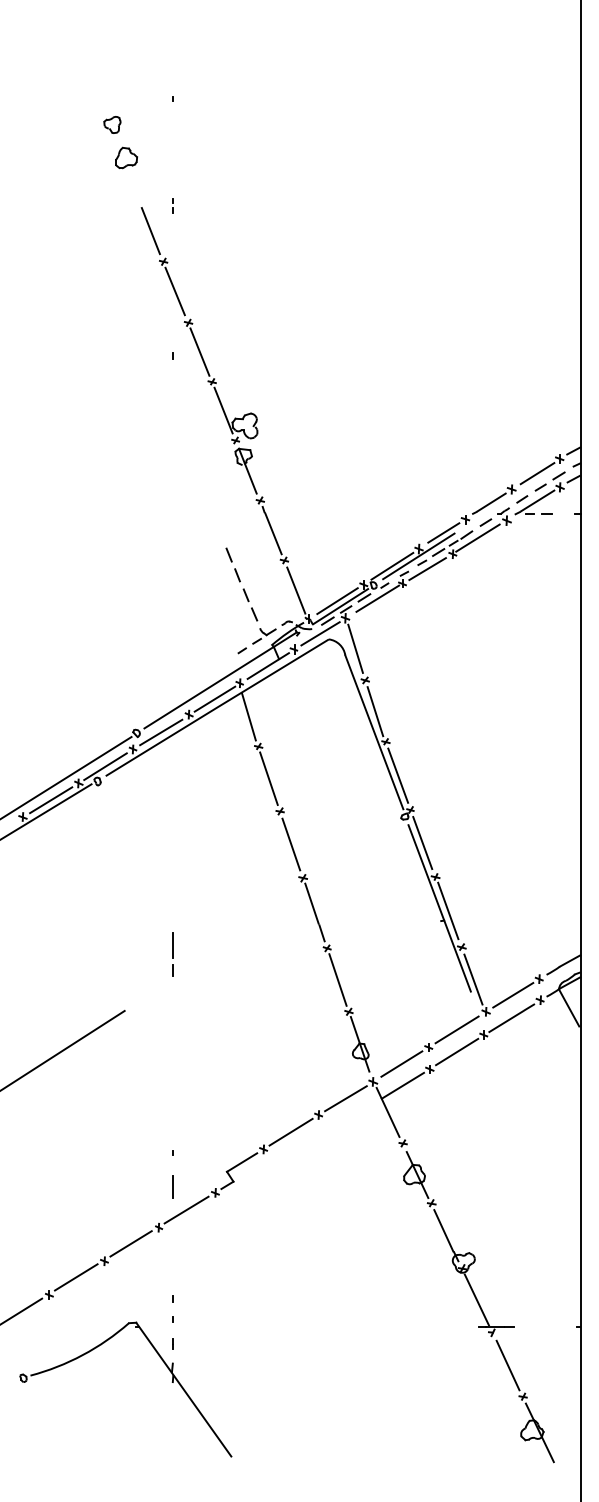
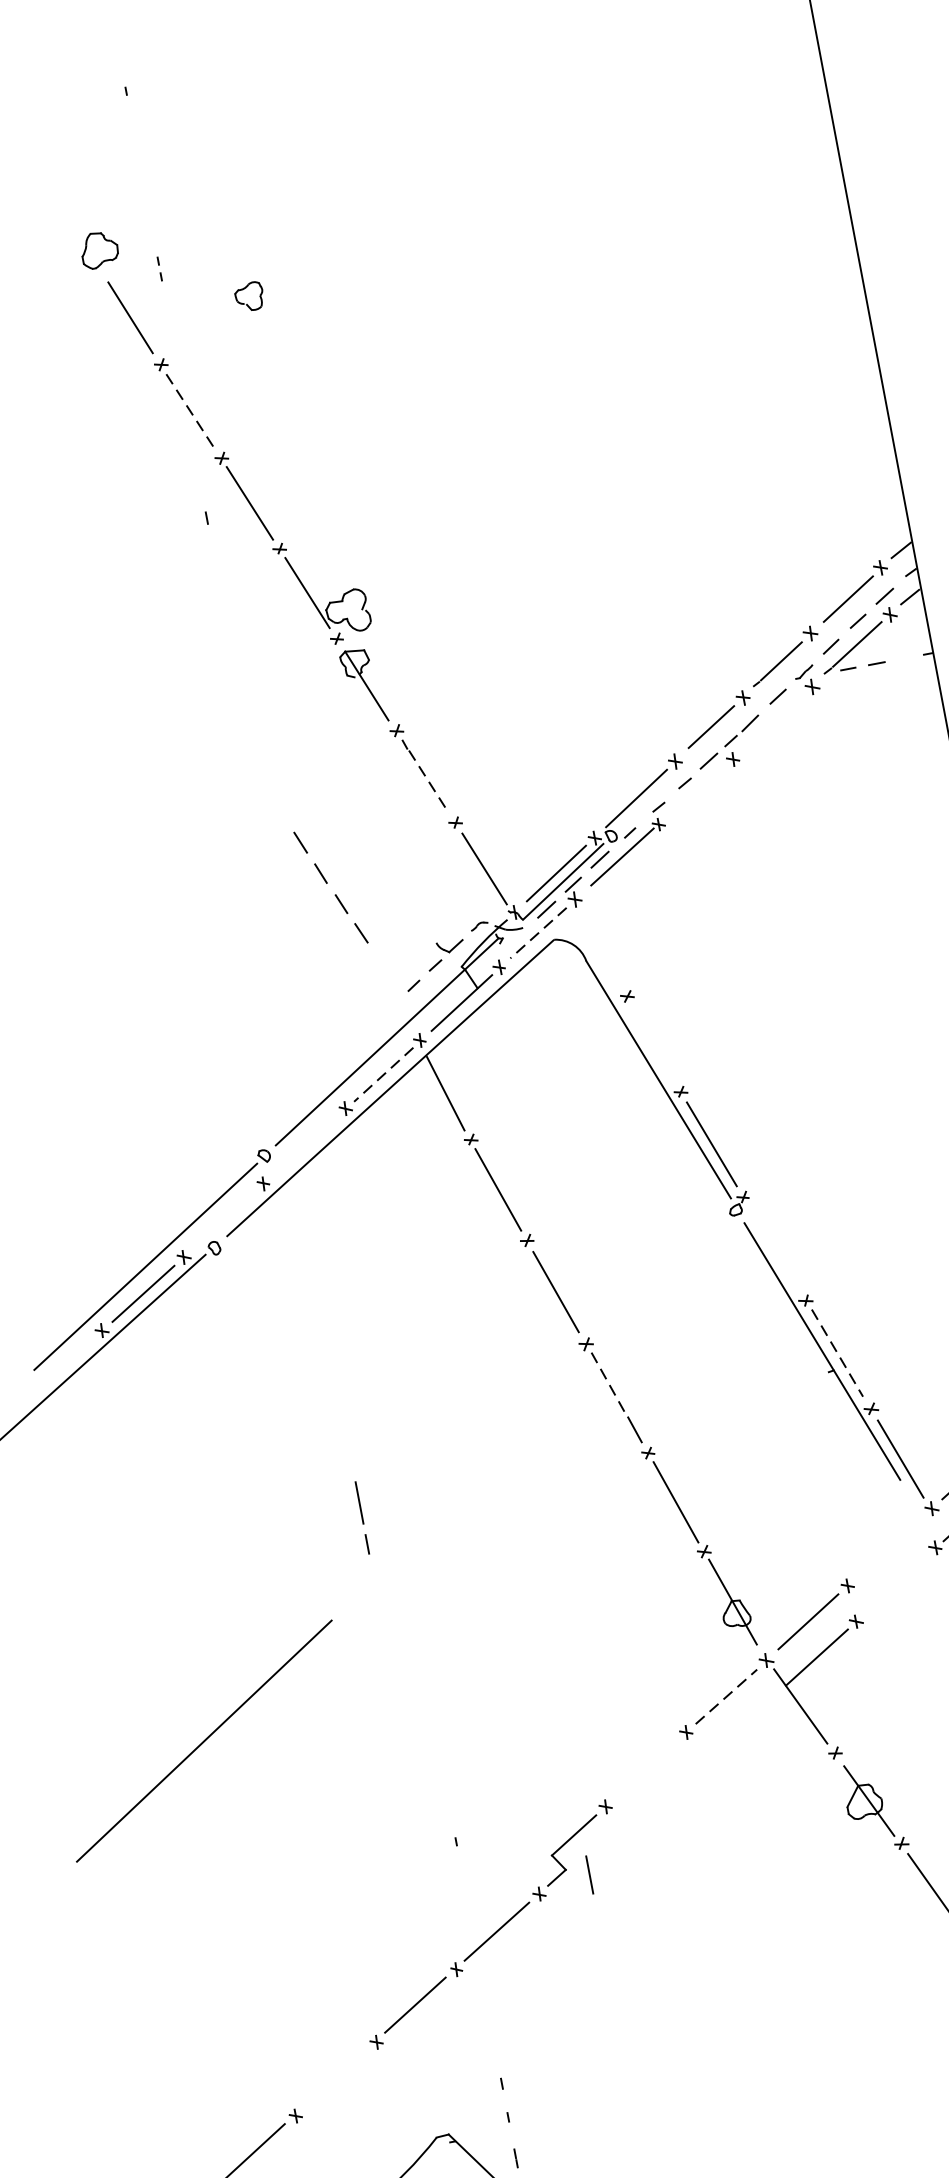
part: (112, 124) -> (249, 296), moved
part: (126, 157) -> (99, 248), moved
line: (175, 291) -> (190, 410), solid -> dashed
line: (273, 534) -> (429, 783), solid -> dashed
line: (477, 537) -> (768, 724), removed
line: (418, 556) -> (676, 774), removed
line: (427, 569) -> (695, 792), removed
part: (241, 584) -> (330, 887), moved
line: (320, 634) -> (538, 934), solid -> dashed
line: (355, 648) -> (601, 946), removed
line: (214, 699) -> (383, 1075), solid -> dashed
line: (375, 711) -> (654, 1044), removed
line: (161, 732) -> (305, 1146), removed
line: (105, 766) -> (223, 1220), removed
line: (422, 843) -> (773, 1249), removed
line: (312, 904) -> (610, 1384), solid -> dashed
line: (448, 910) -> (837, 1352), solid -> dashed
line: (172, 954) -> (361, 1517), moved
line: (456, 1029) -> (888, 1547), removed
line: (457, 1051) -> (896, 1583), removed
line: (346, 1098) -> (727, 1696), solid -> dashed
line: (290, 1131) -> (644, 1768), removed
line: (172, 1186) -> (588, 1873), moved
line: (76, 1277) -> (335, 2078), removed

